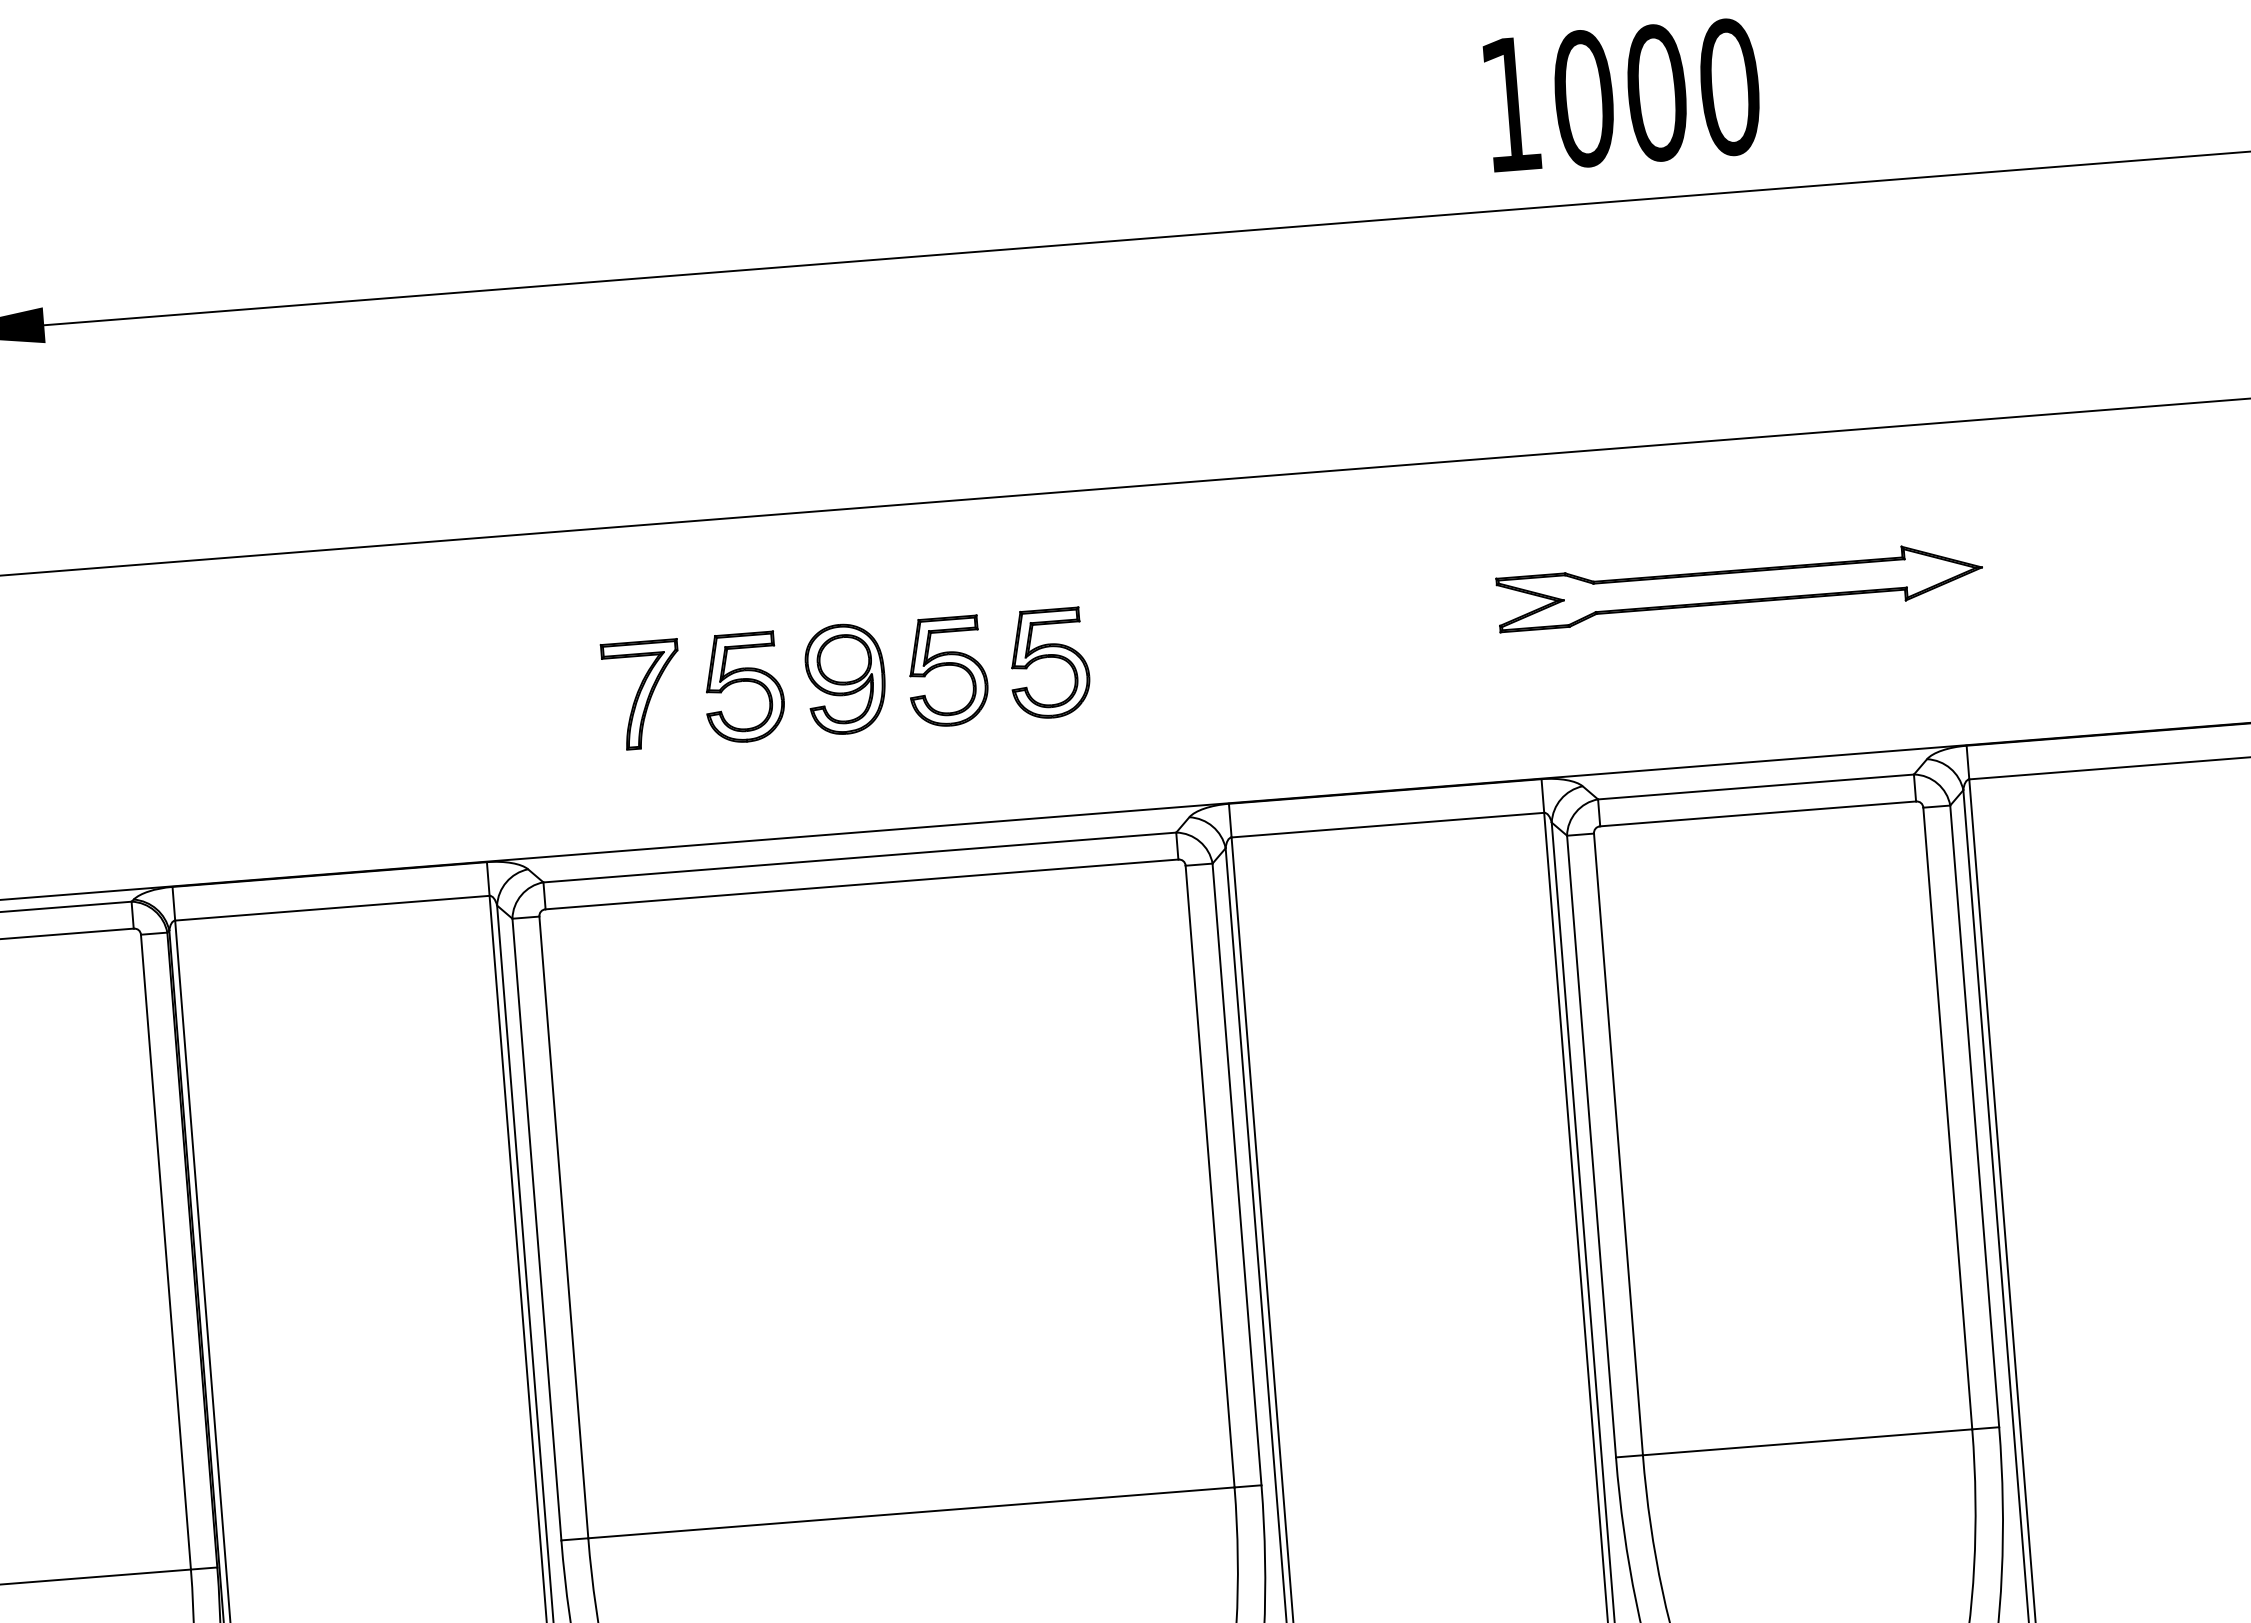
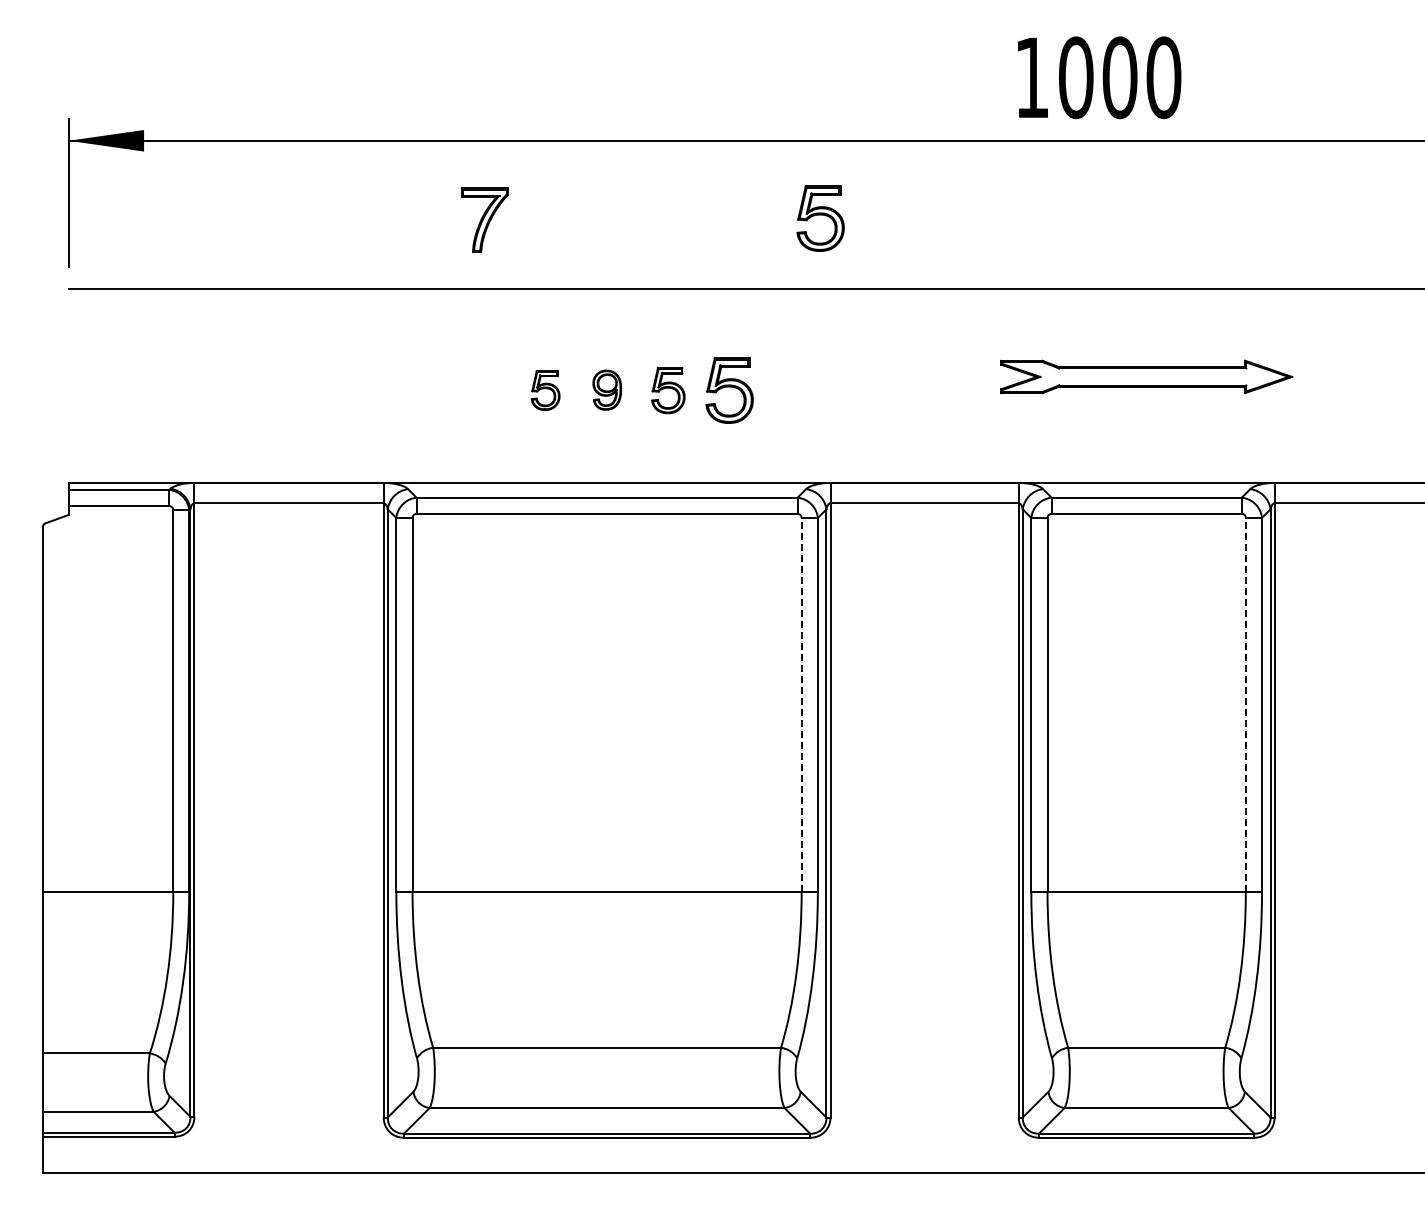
part: (1177, 365) -> (820, 218), added
part: (947, 671) -> (668, 390), size x0.7
part: (846, 677) -> (607, 389), size x0.6
part: (743, 687) -> (545, 390), size x0.6
part: (642, 693) -> (484, 219), moved
line: (1947, 1117) -> (1245, 704), solid -> dashed
line: (1209, 1175) -> (801, 704), solid -> dashed

